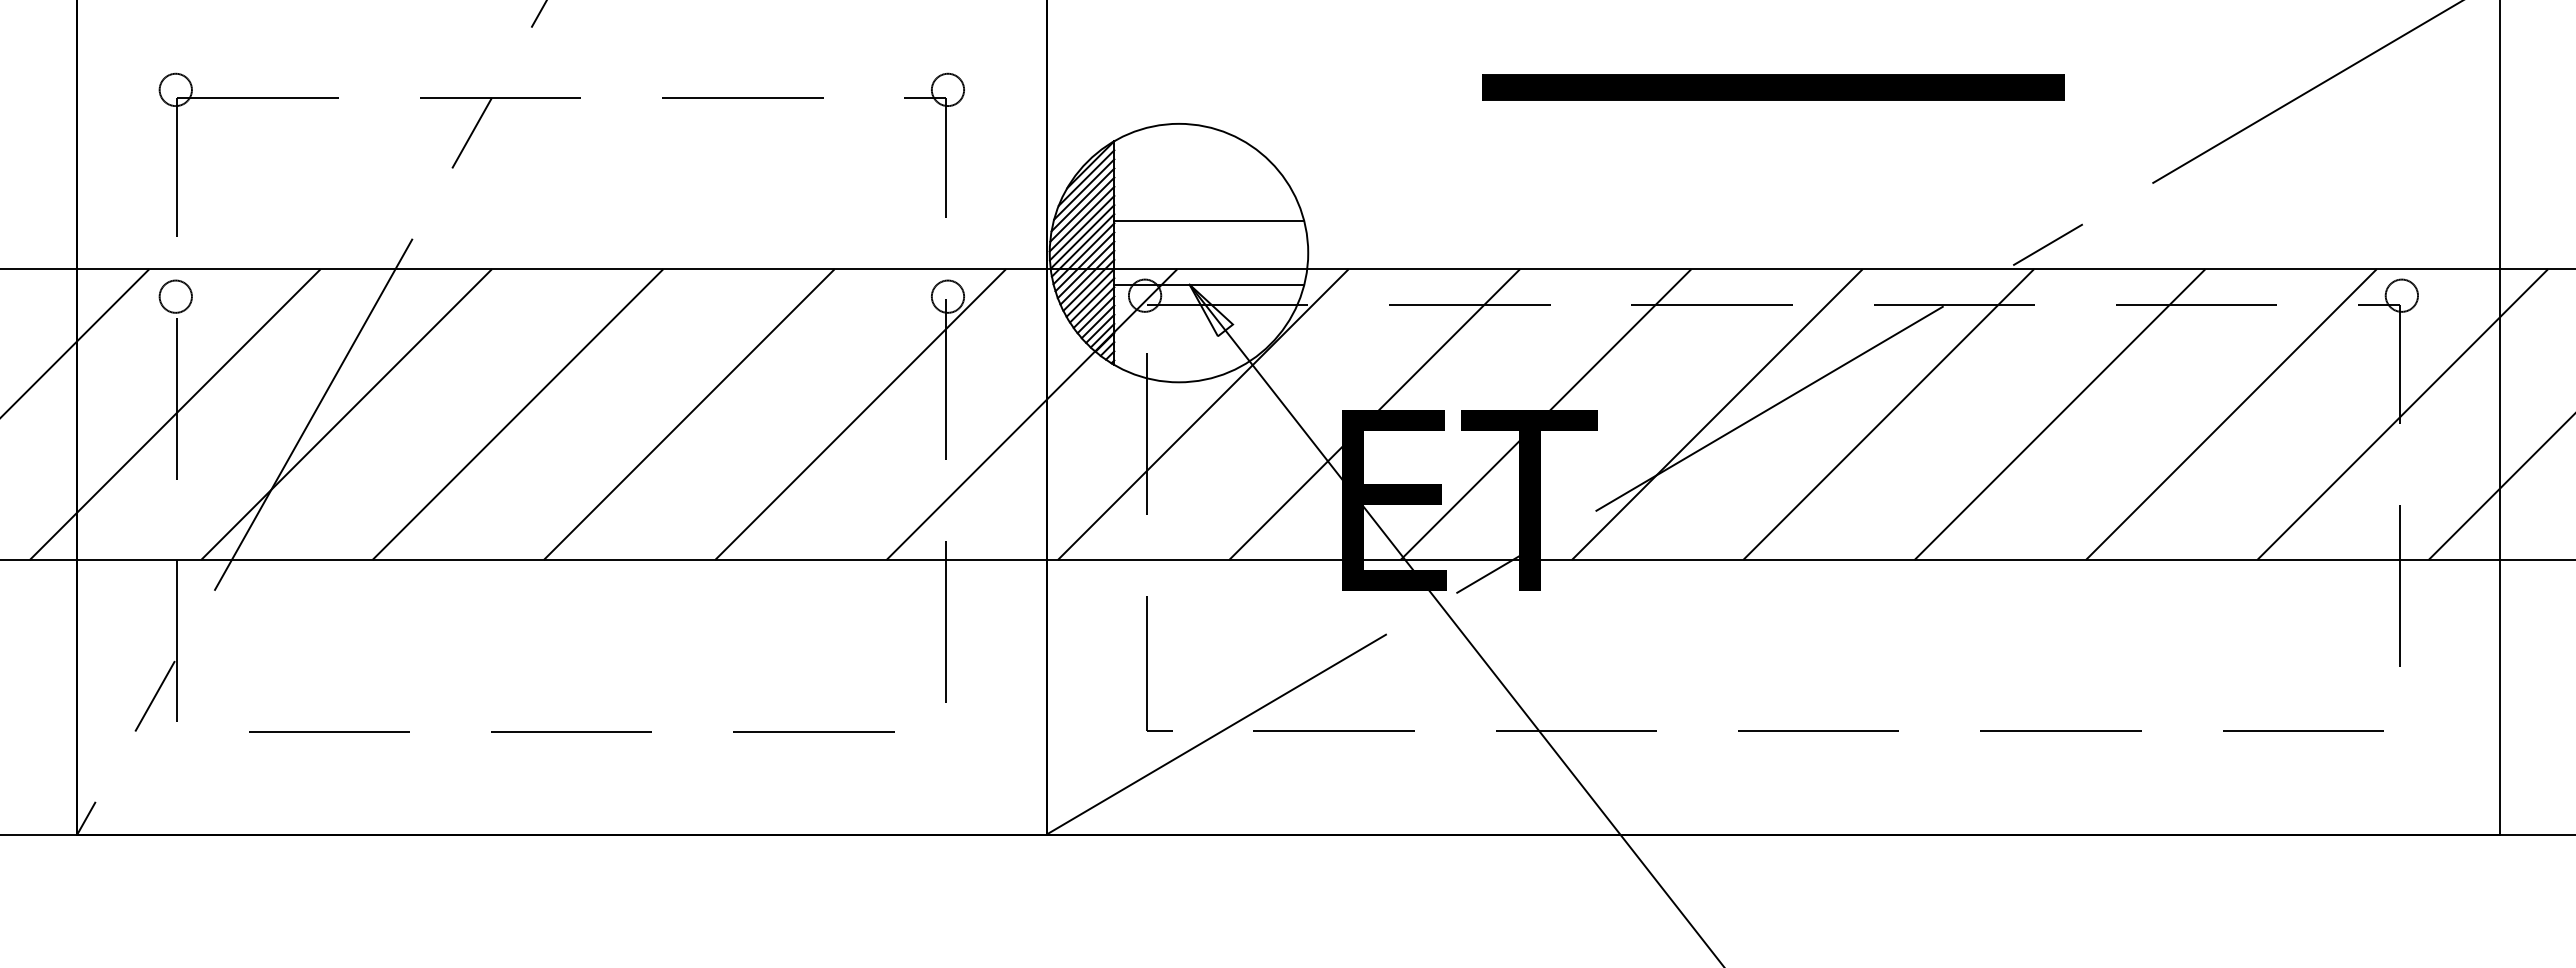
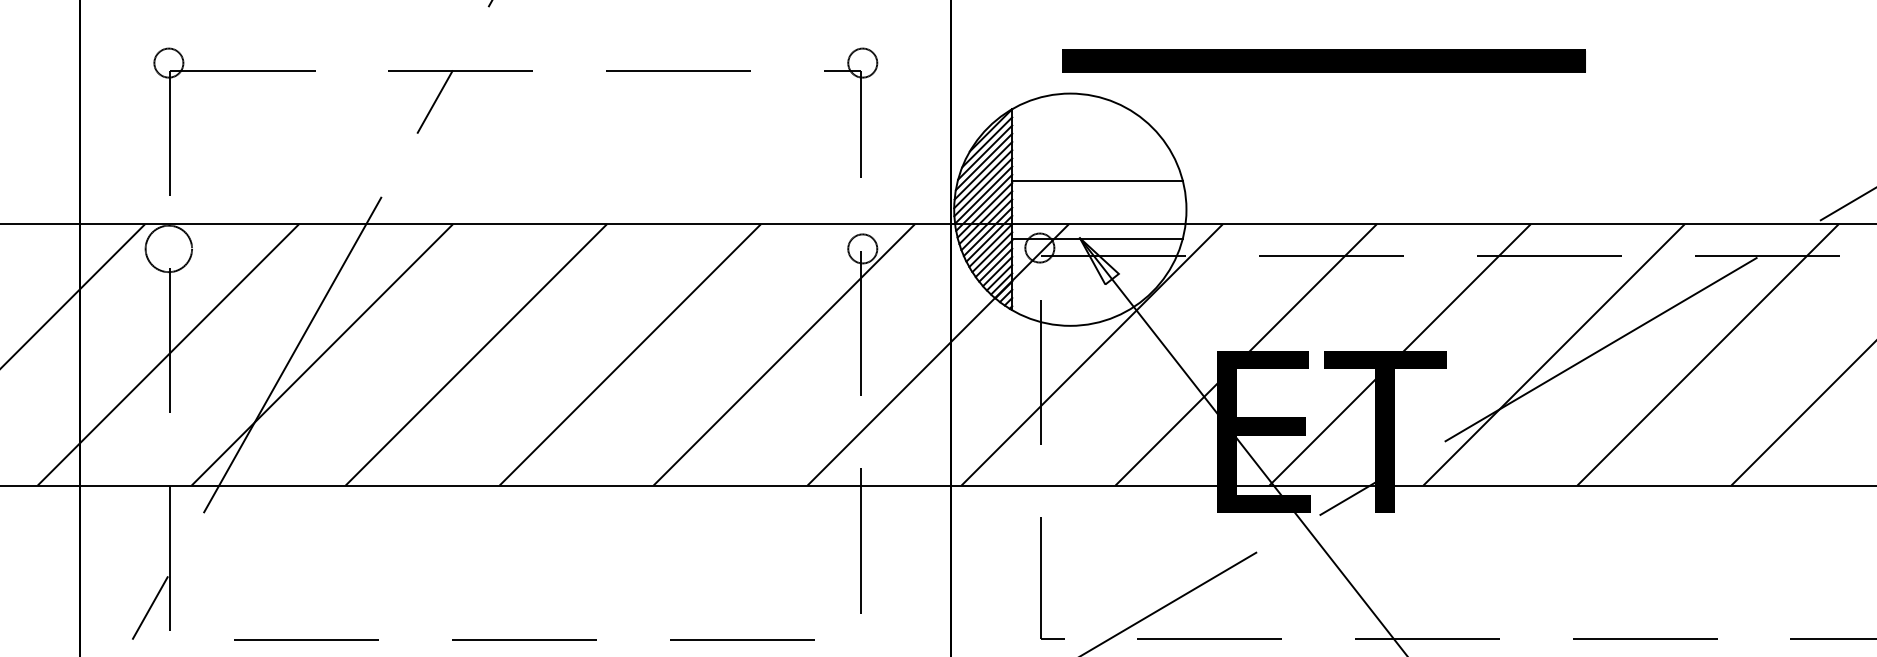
part: (1773, 87) -> (1324, 60), moved
circle: (175, 296) -> (168, 248), size x1.6

